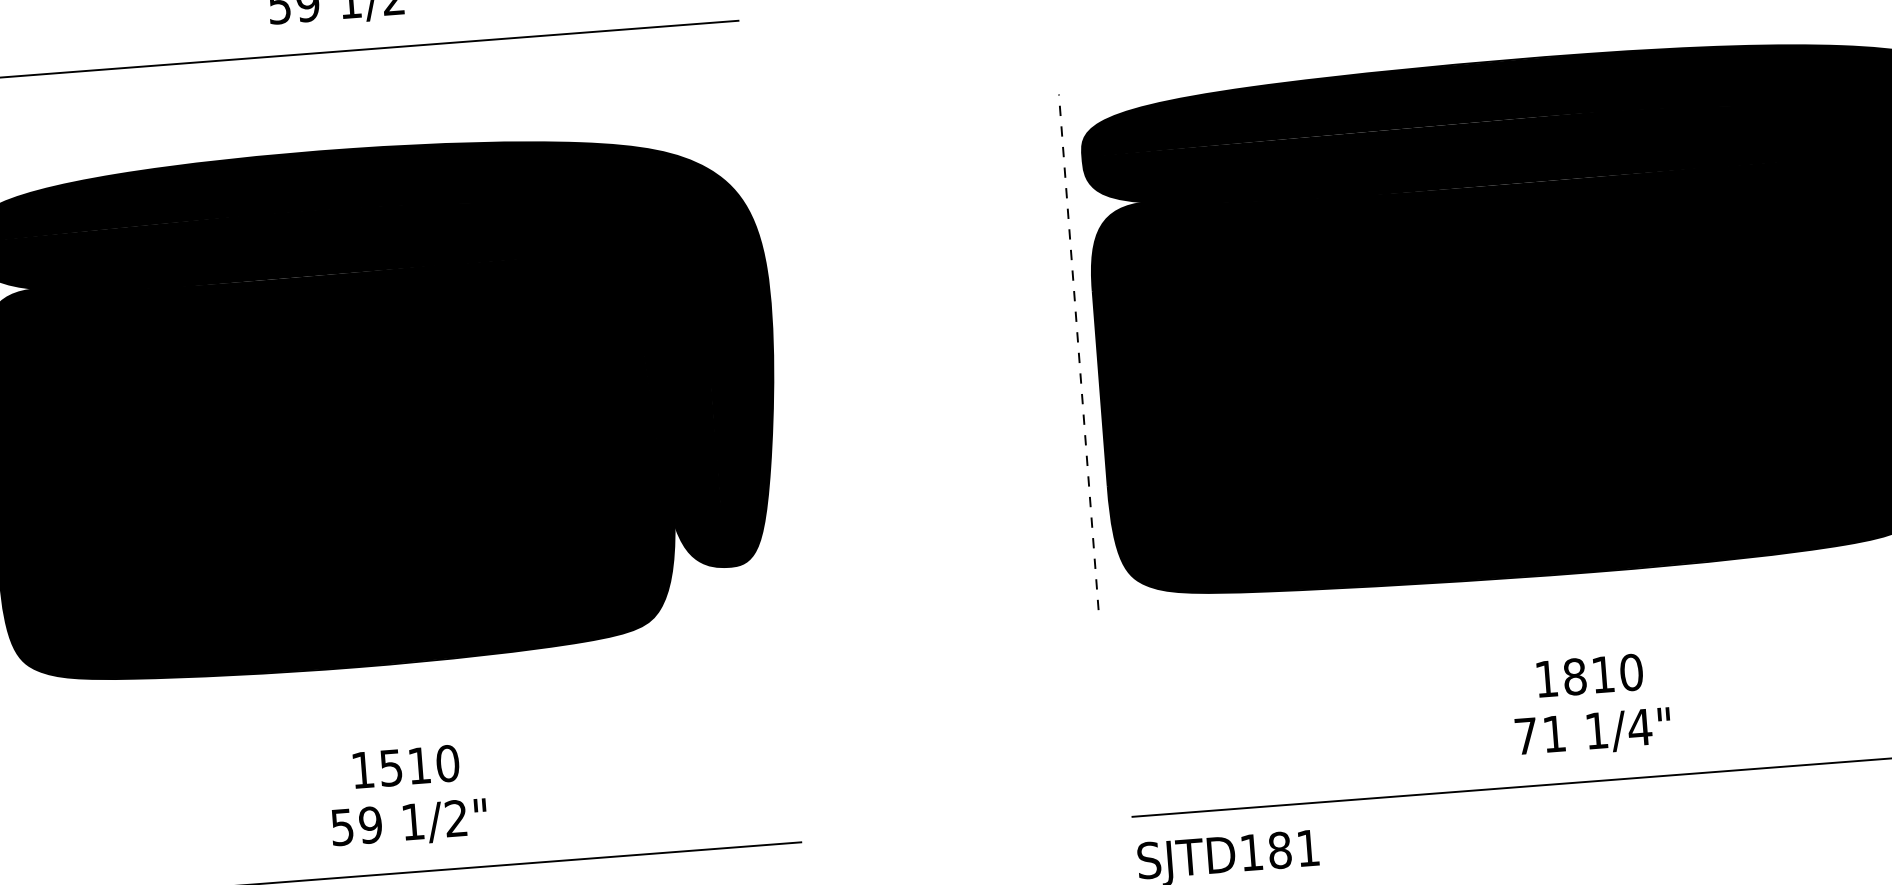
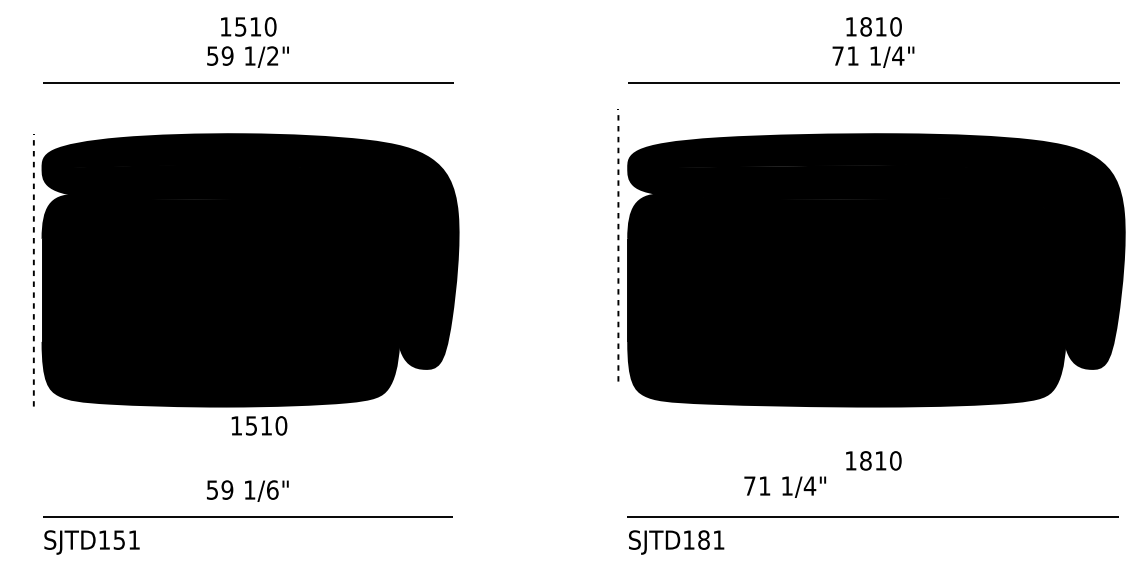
line: (1078, 352) -> (618, 245), moved
text: (1593, 731) -> (785, 486), moved
text: (406, 766) -> (259, 425), moved
text: (455, 817) -> (272, 489), 1/2" -> 1/6"

